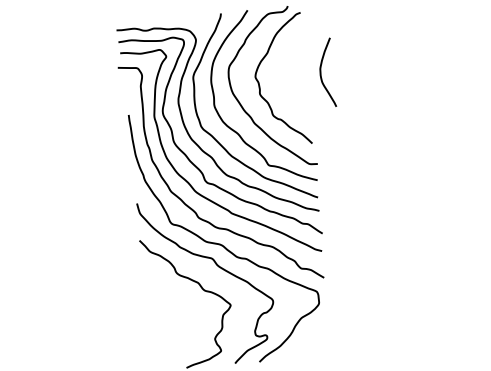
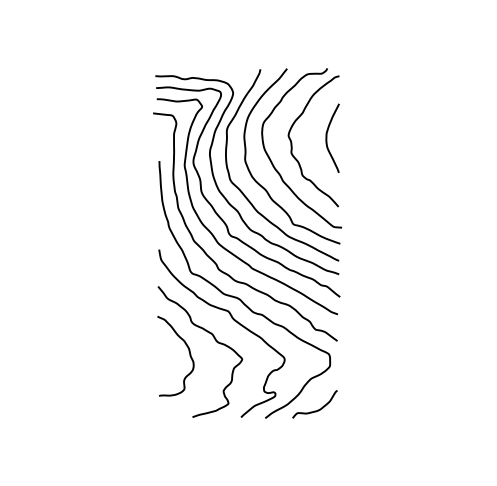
curve: (321, 72) -> (327, 137), moved
curve: (176, 302) -> (188, 351), added
curve: (310, 348) -> (317, 409), added

